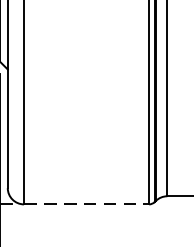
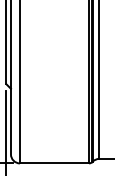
line: (86, 204) -> (54, 163), dashed -> solid

